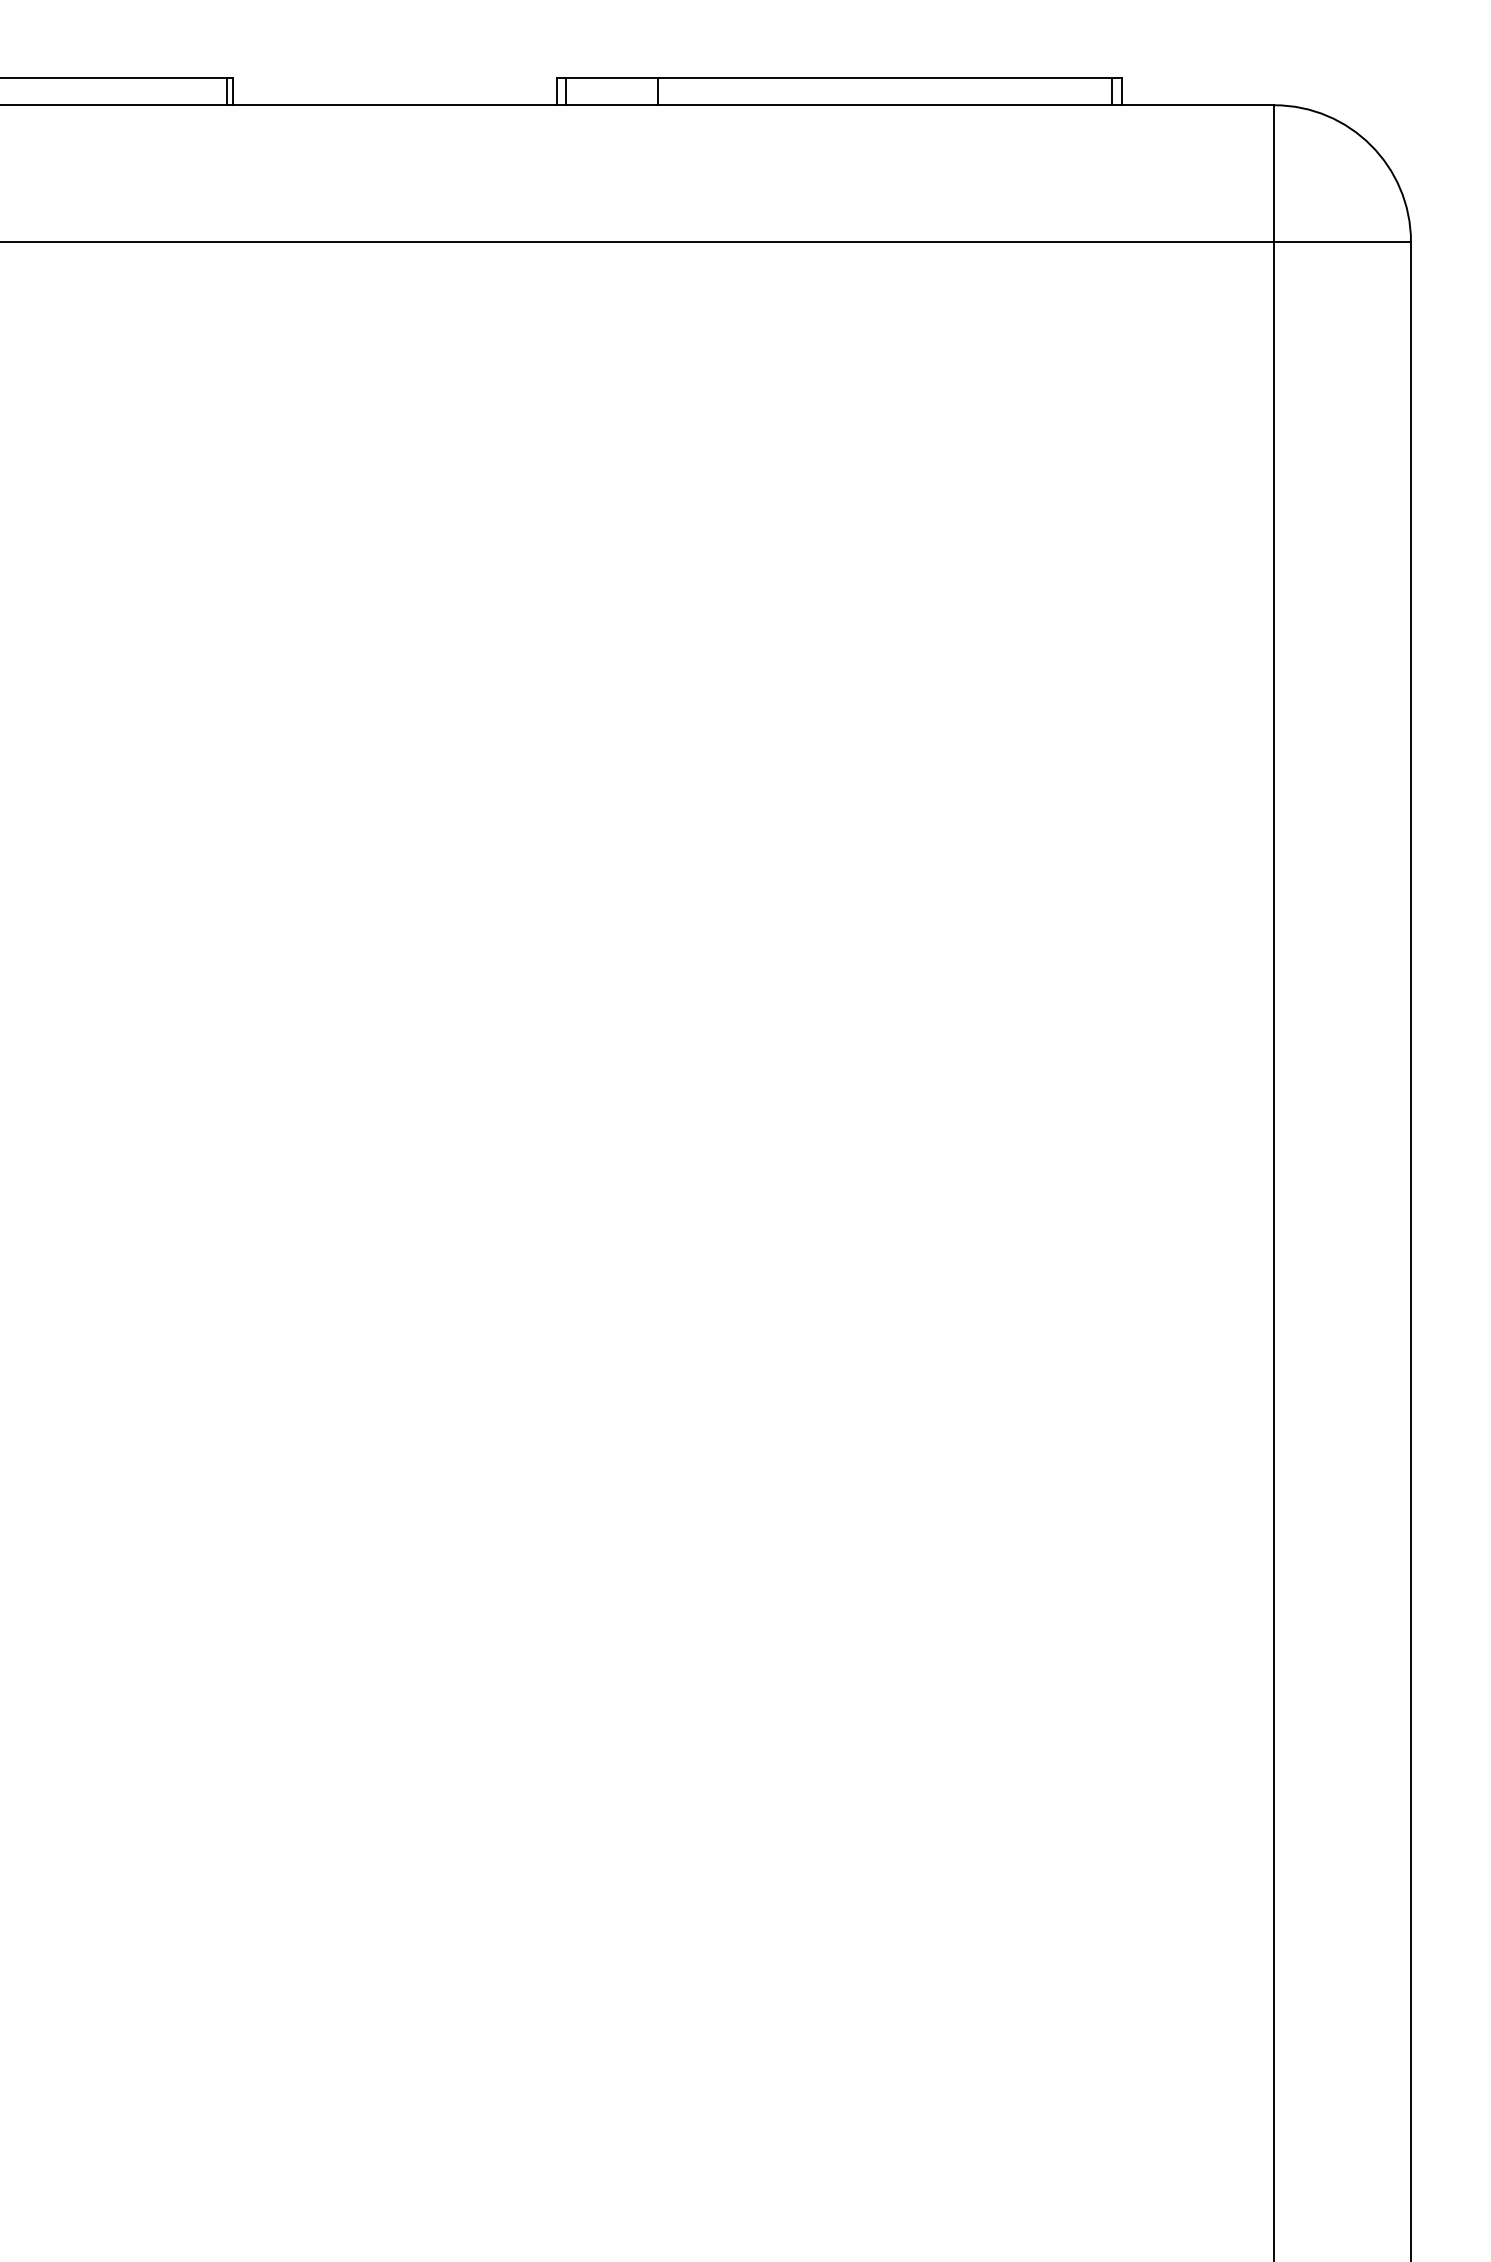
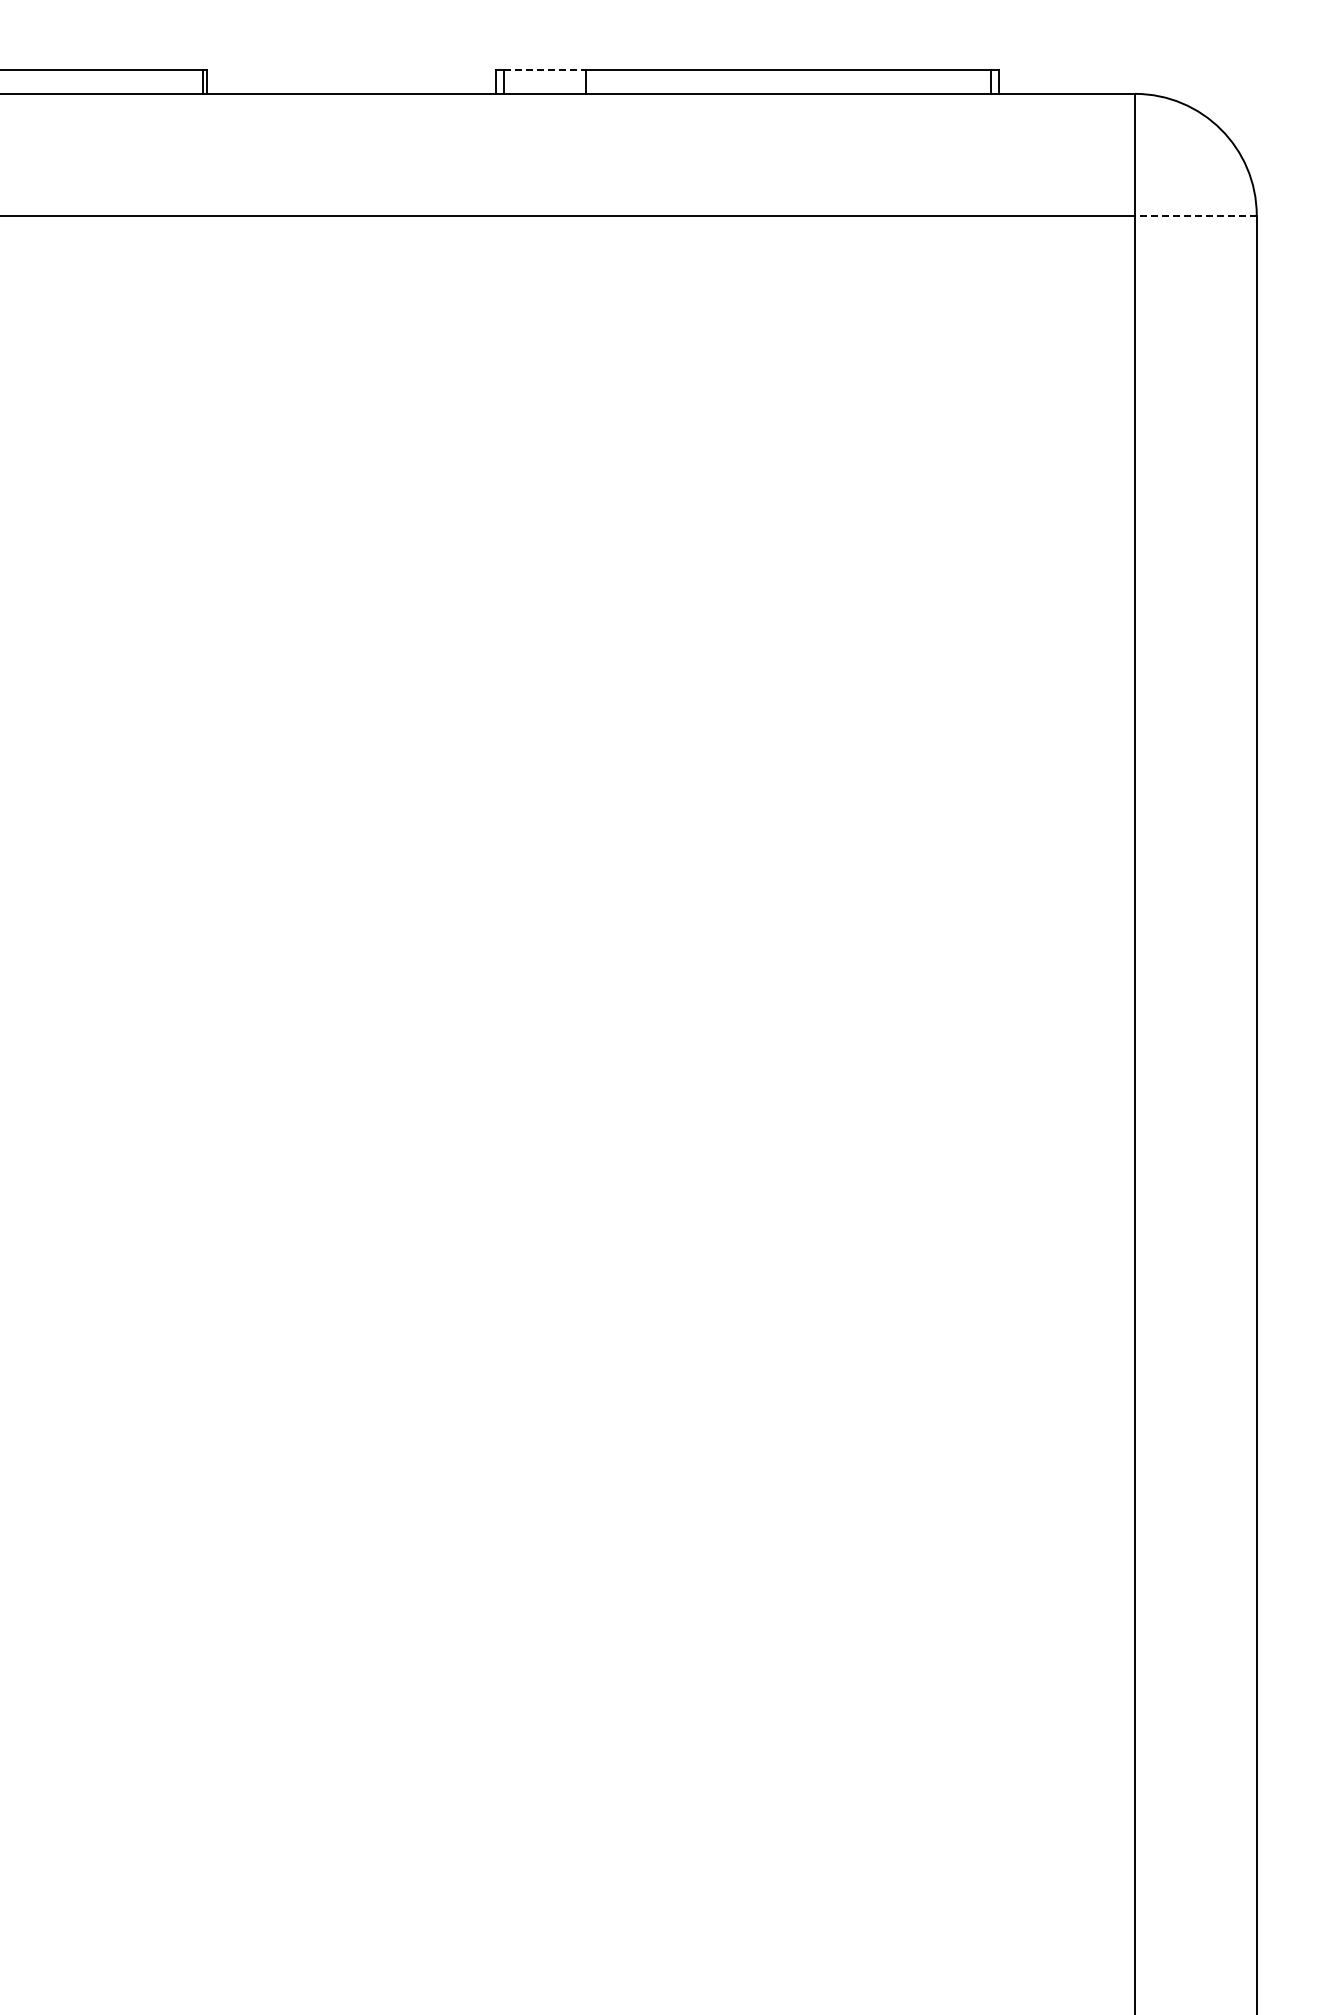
line: (612, 77) -> (545, 69), solid -> dashed
line: (1342, 241) -> (1195, 215), solid -> dashed

